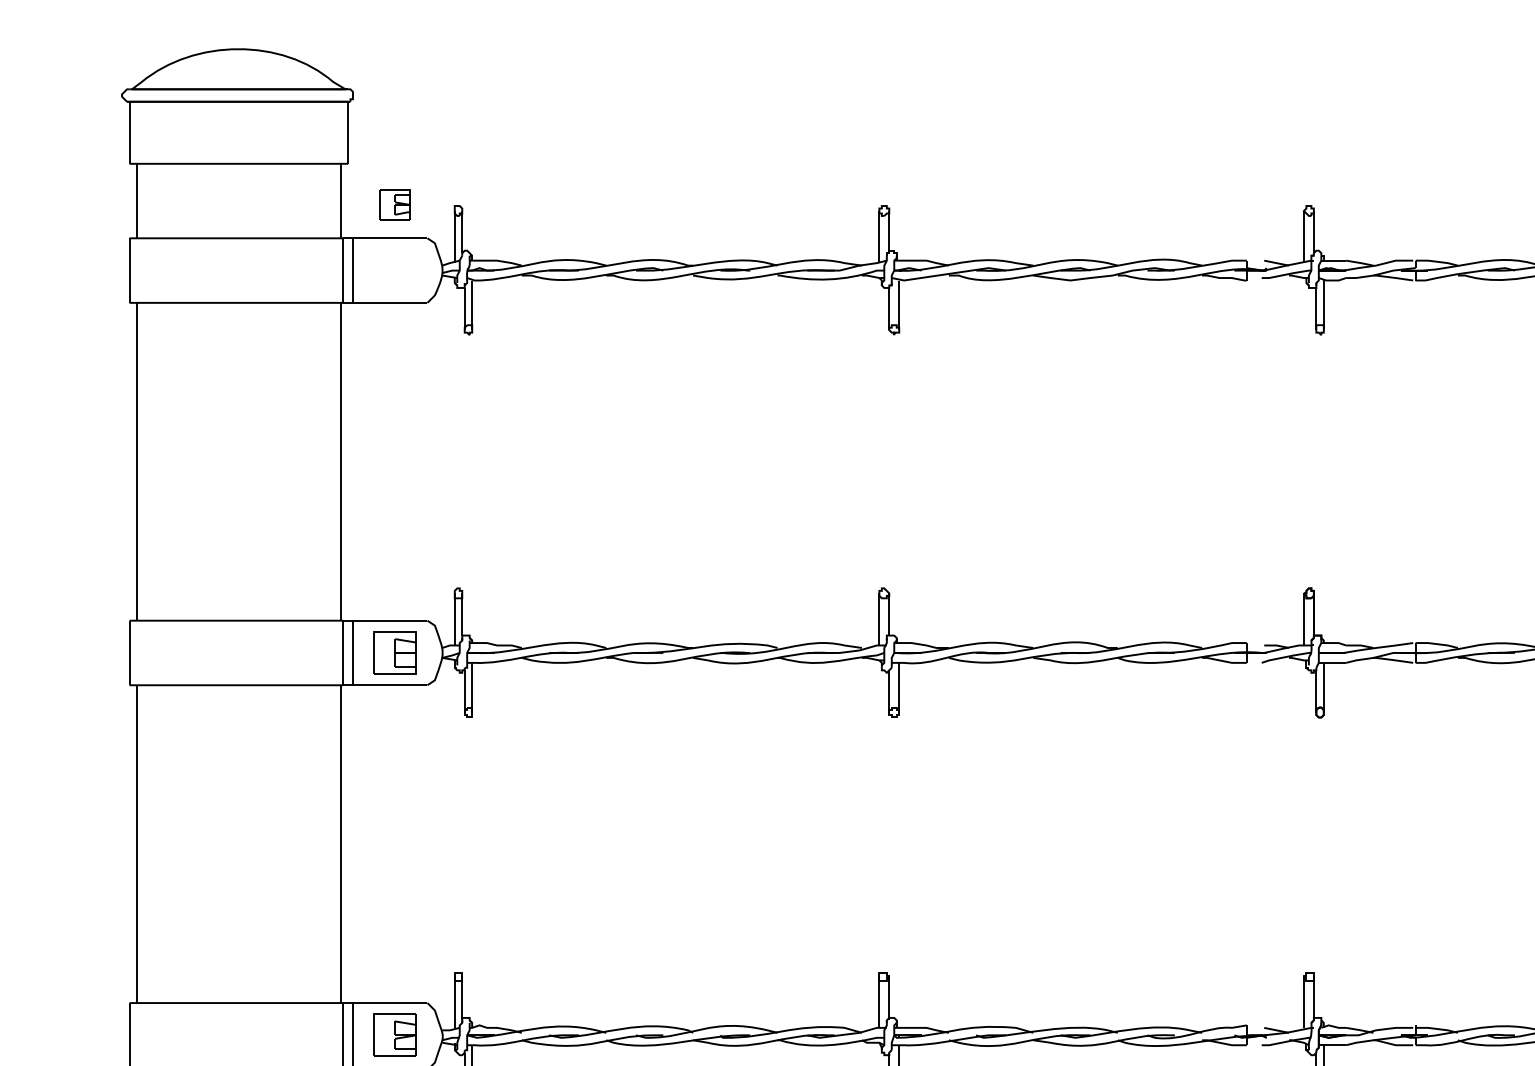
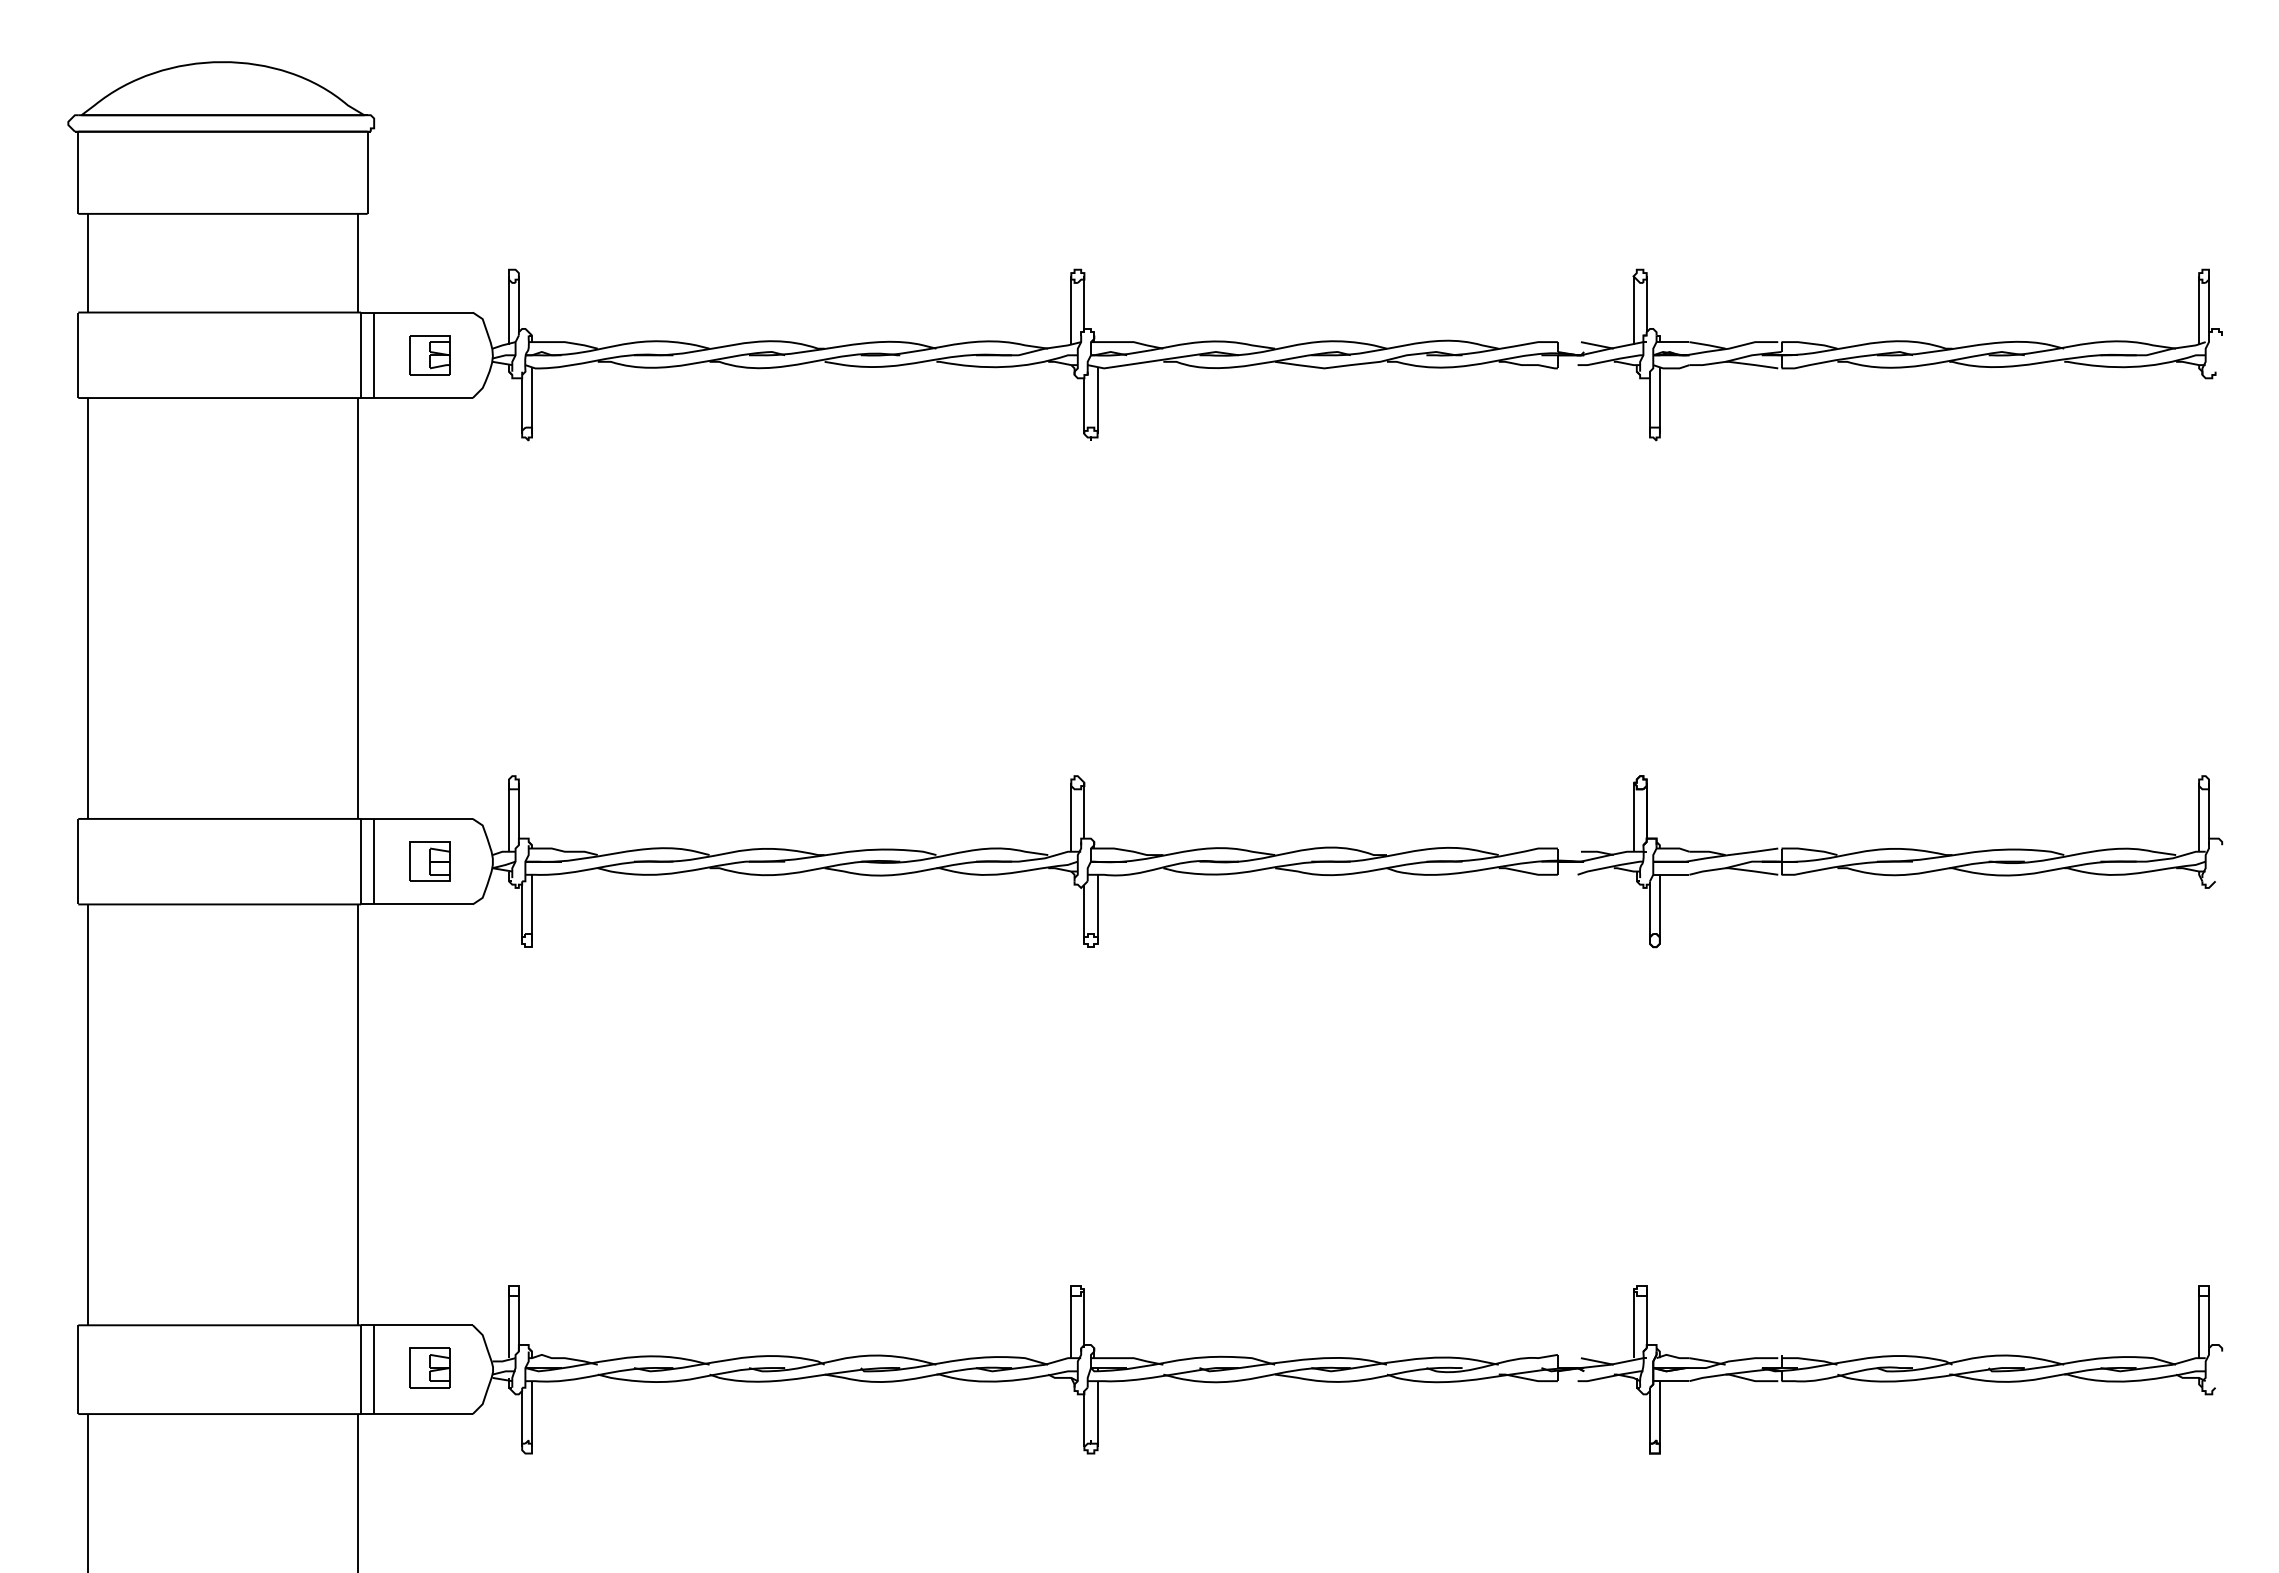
part: (394, 205) -> (429, 355), moved
part: (394, 652) -> (429, 861), size x0.71
part: (394, 1034) -> (429, 1367), size x0.71

